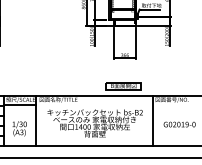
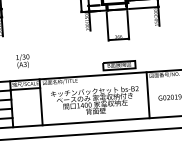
text: (19, 128) -> (22, 61), moved

